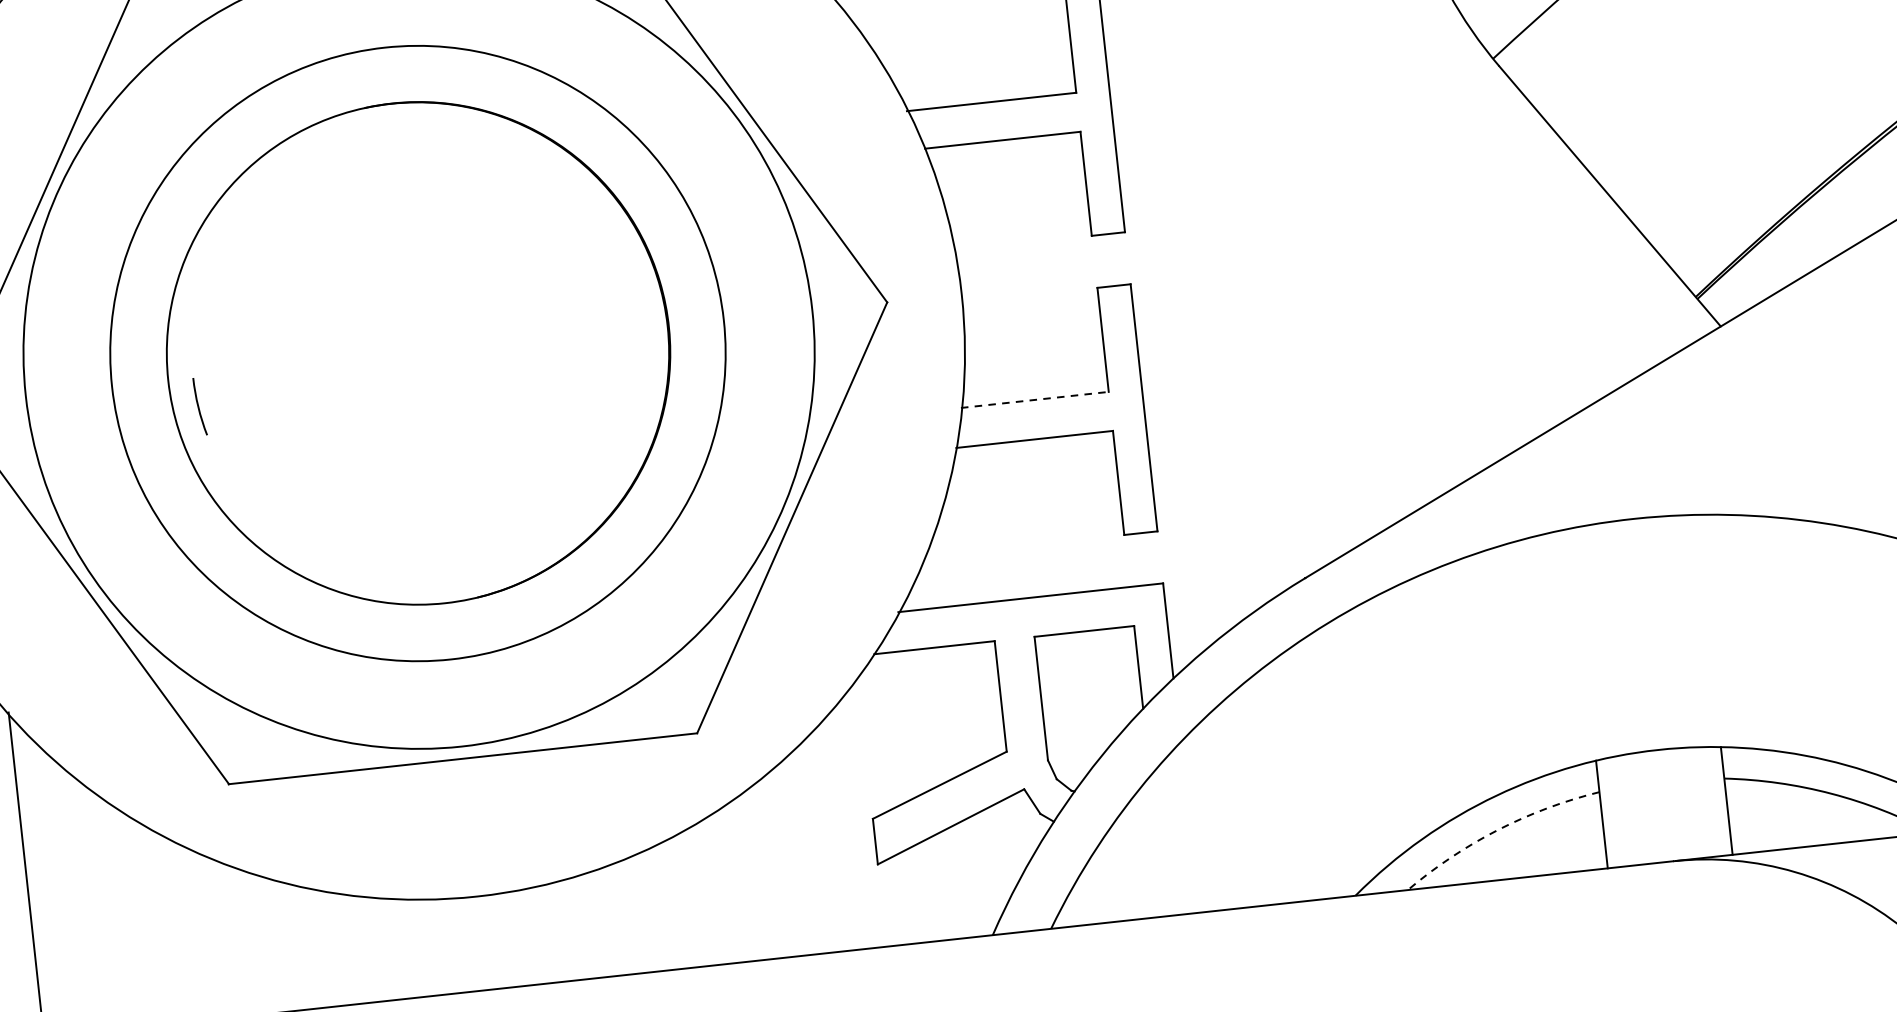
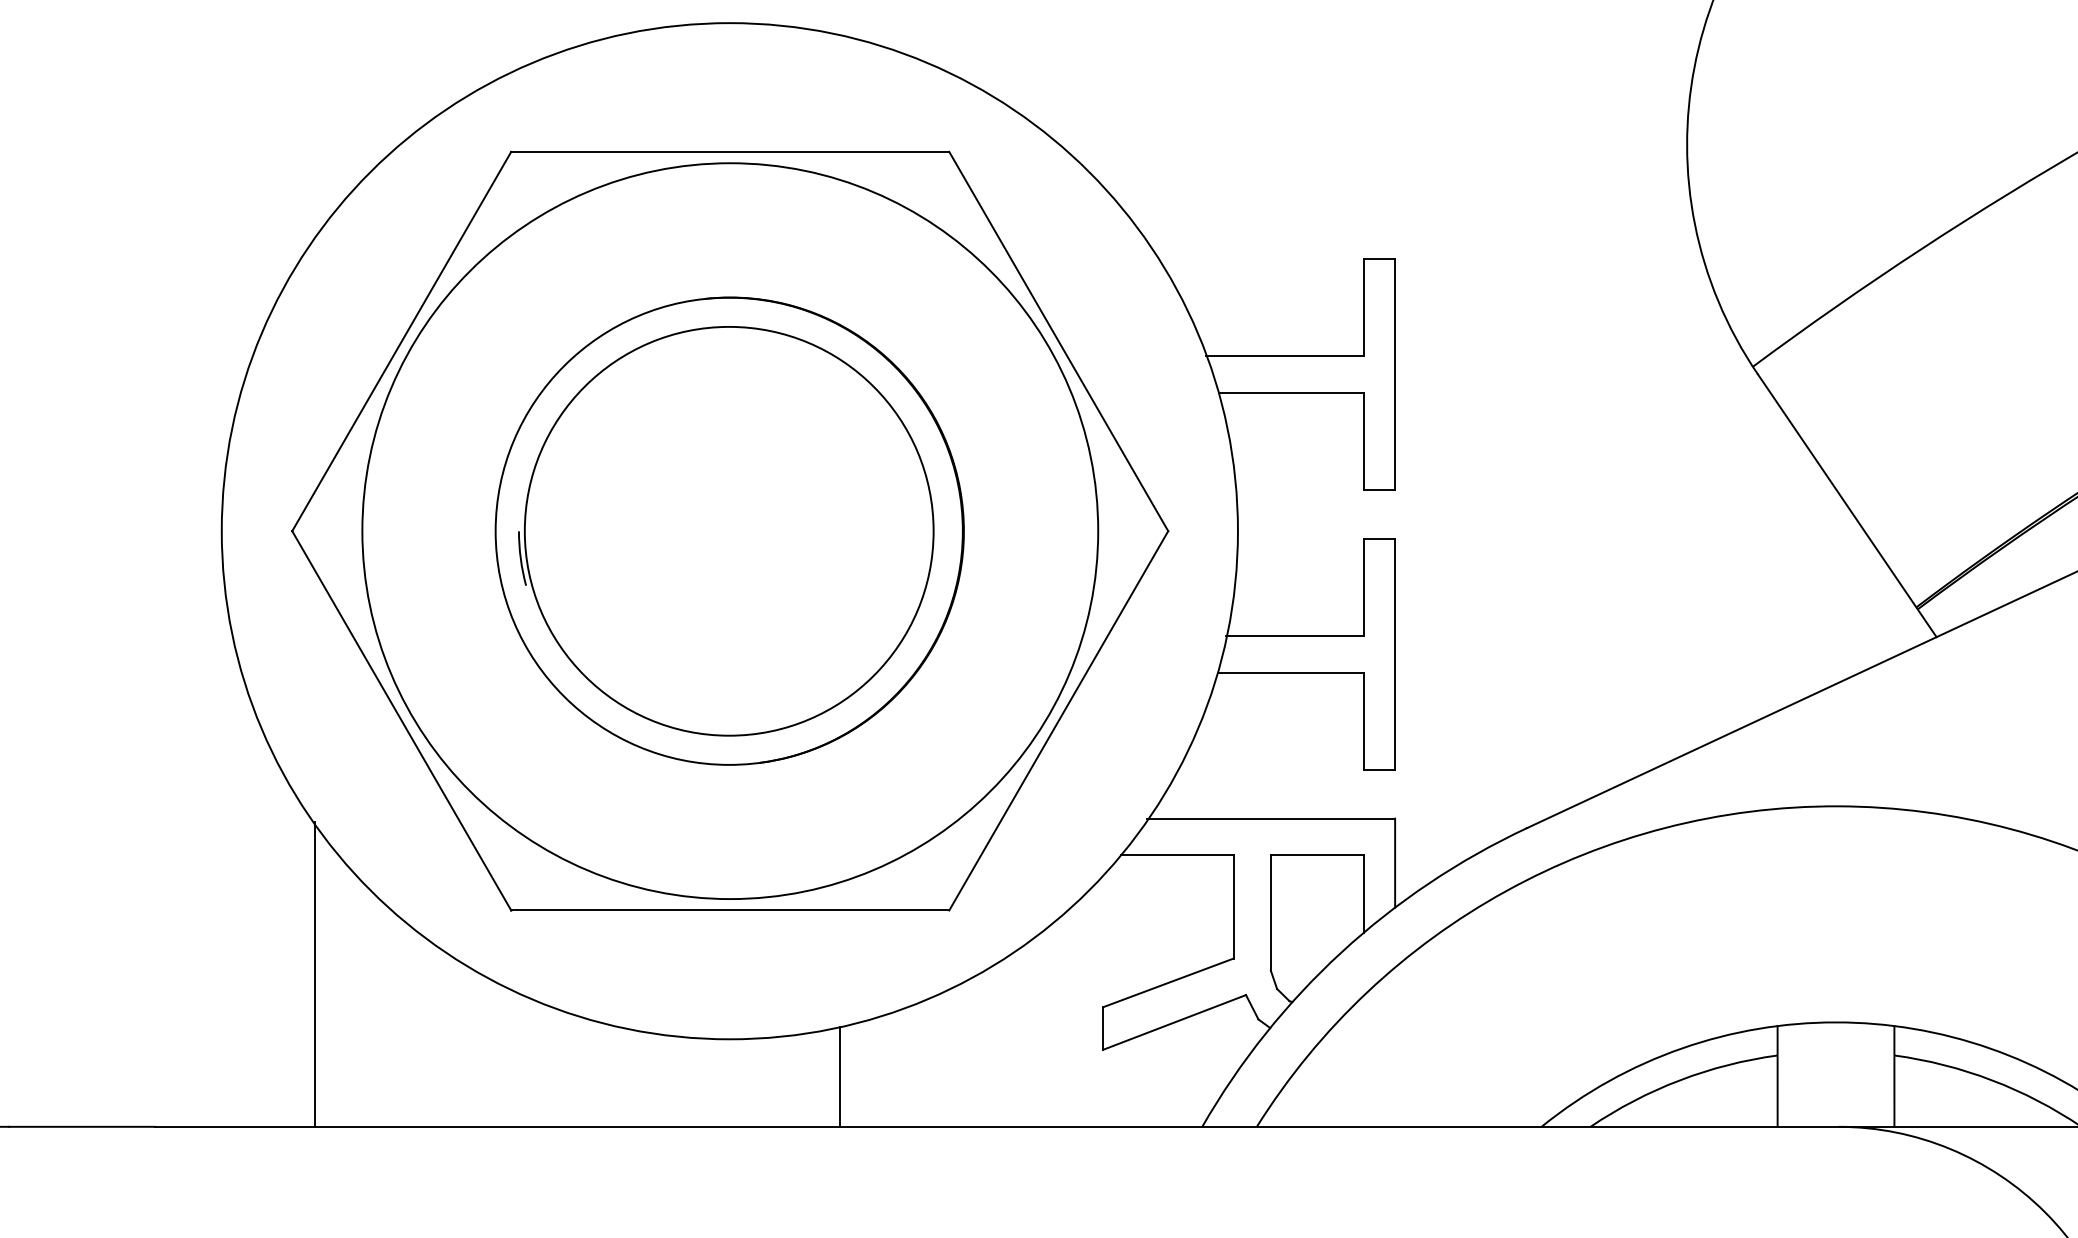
circle: (417, 352) -> (728, 530), size x0.71
line: (1035, 400) -> (1295, 636), dashed -> solid
arc: (1497, 830) -> (1679, 1080), dashed -> solid
line: (600, 923) -> (840, 1076), added

